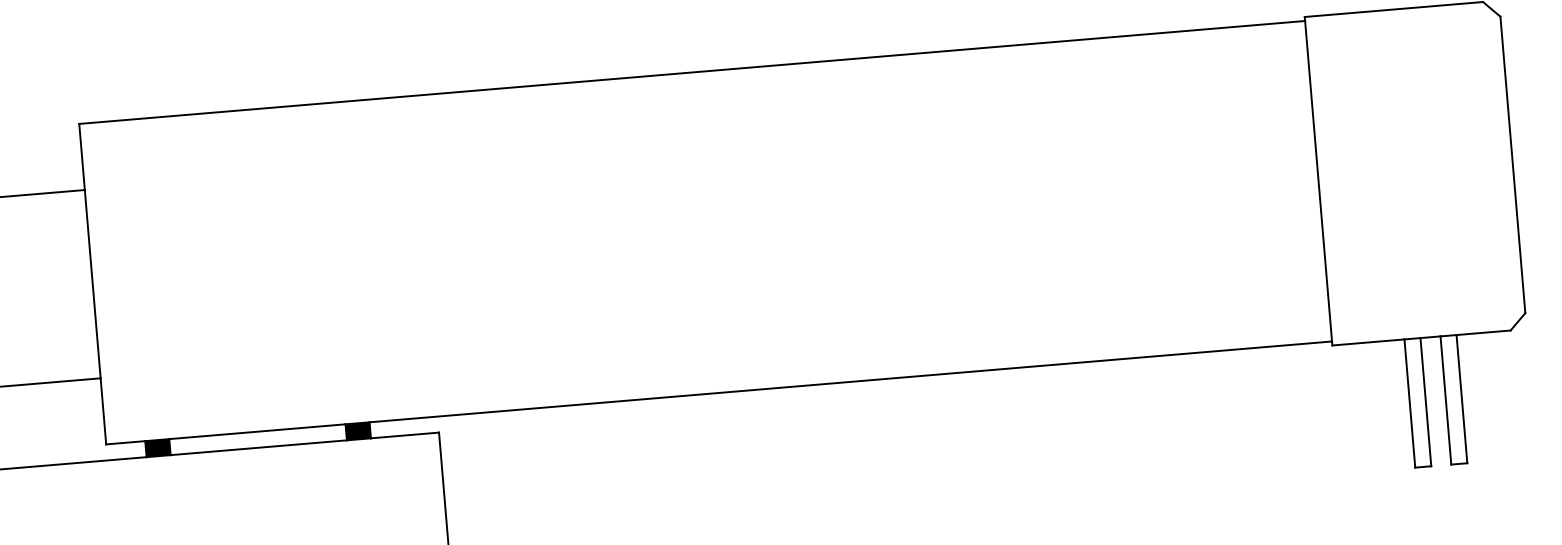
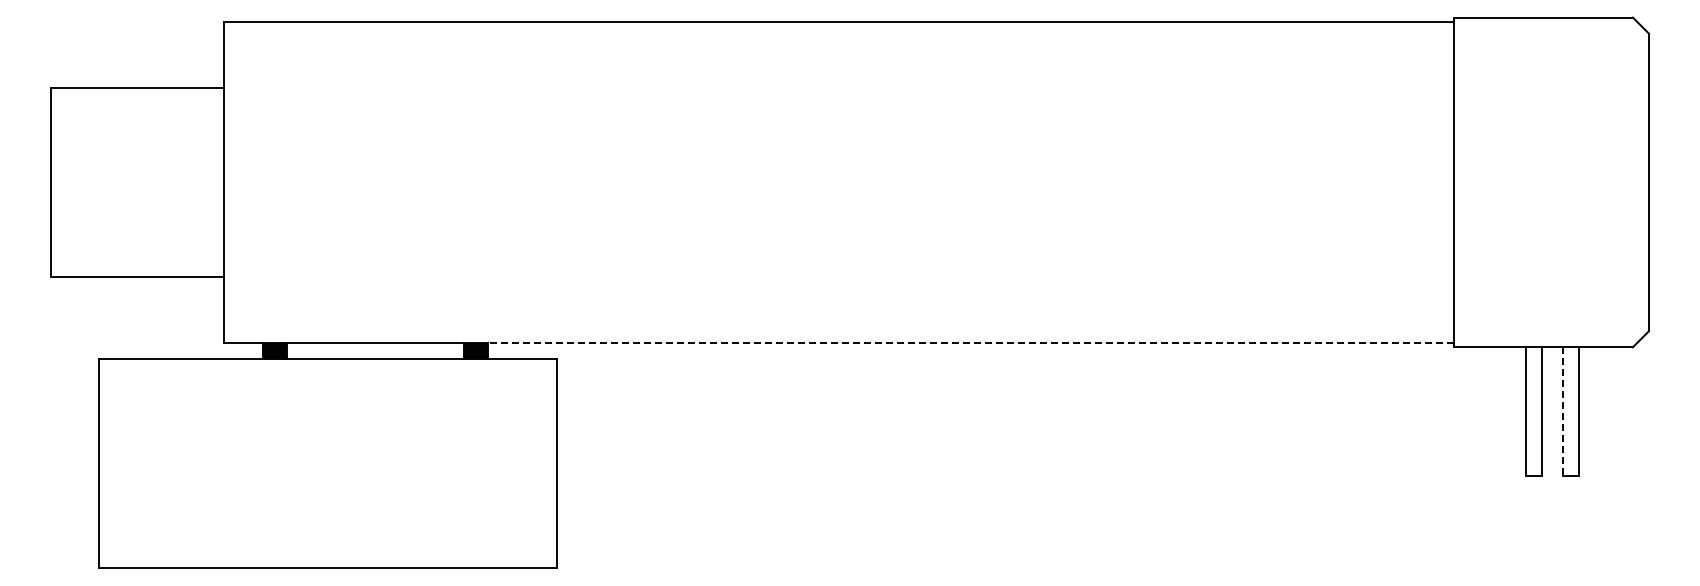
line: (851, 382) -> (971, 343), solid -> dashed
line: (1445, 401) -> (1562, 412), solid -> dashed

